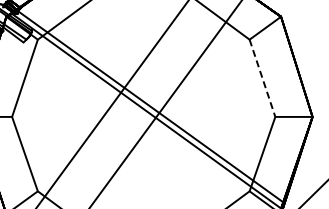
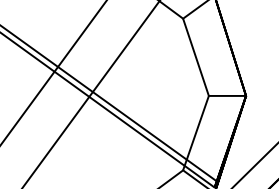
line: (262, 78) -> (196, 57), dashed -> solid

